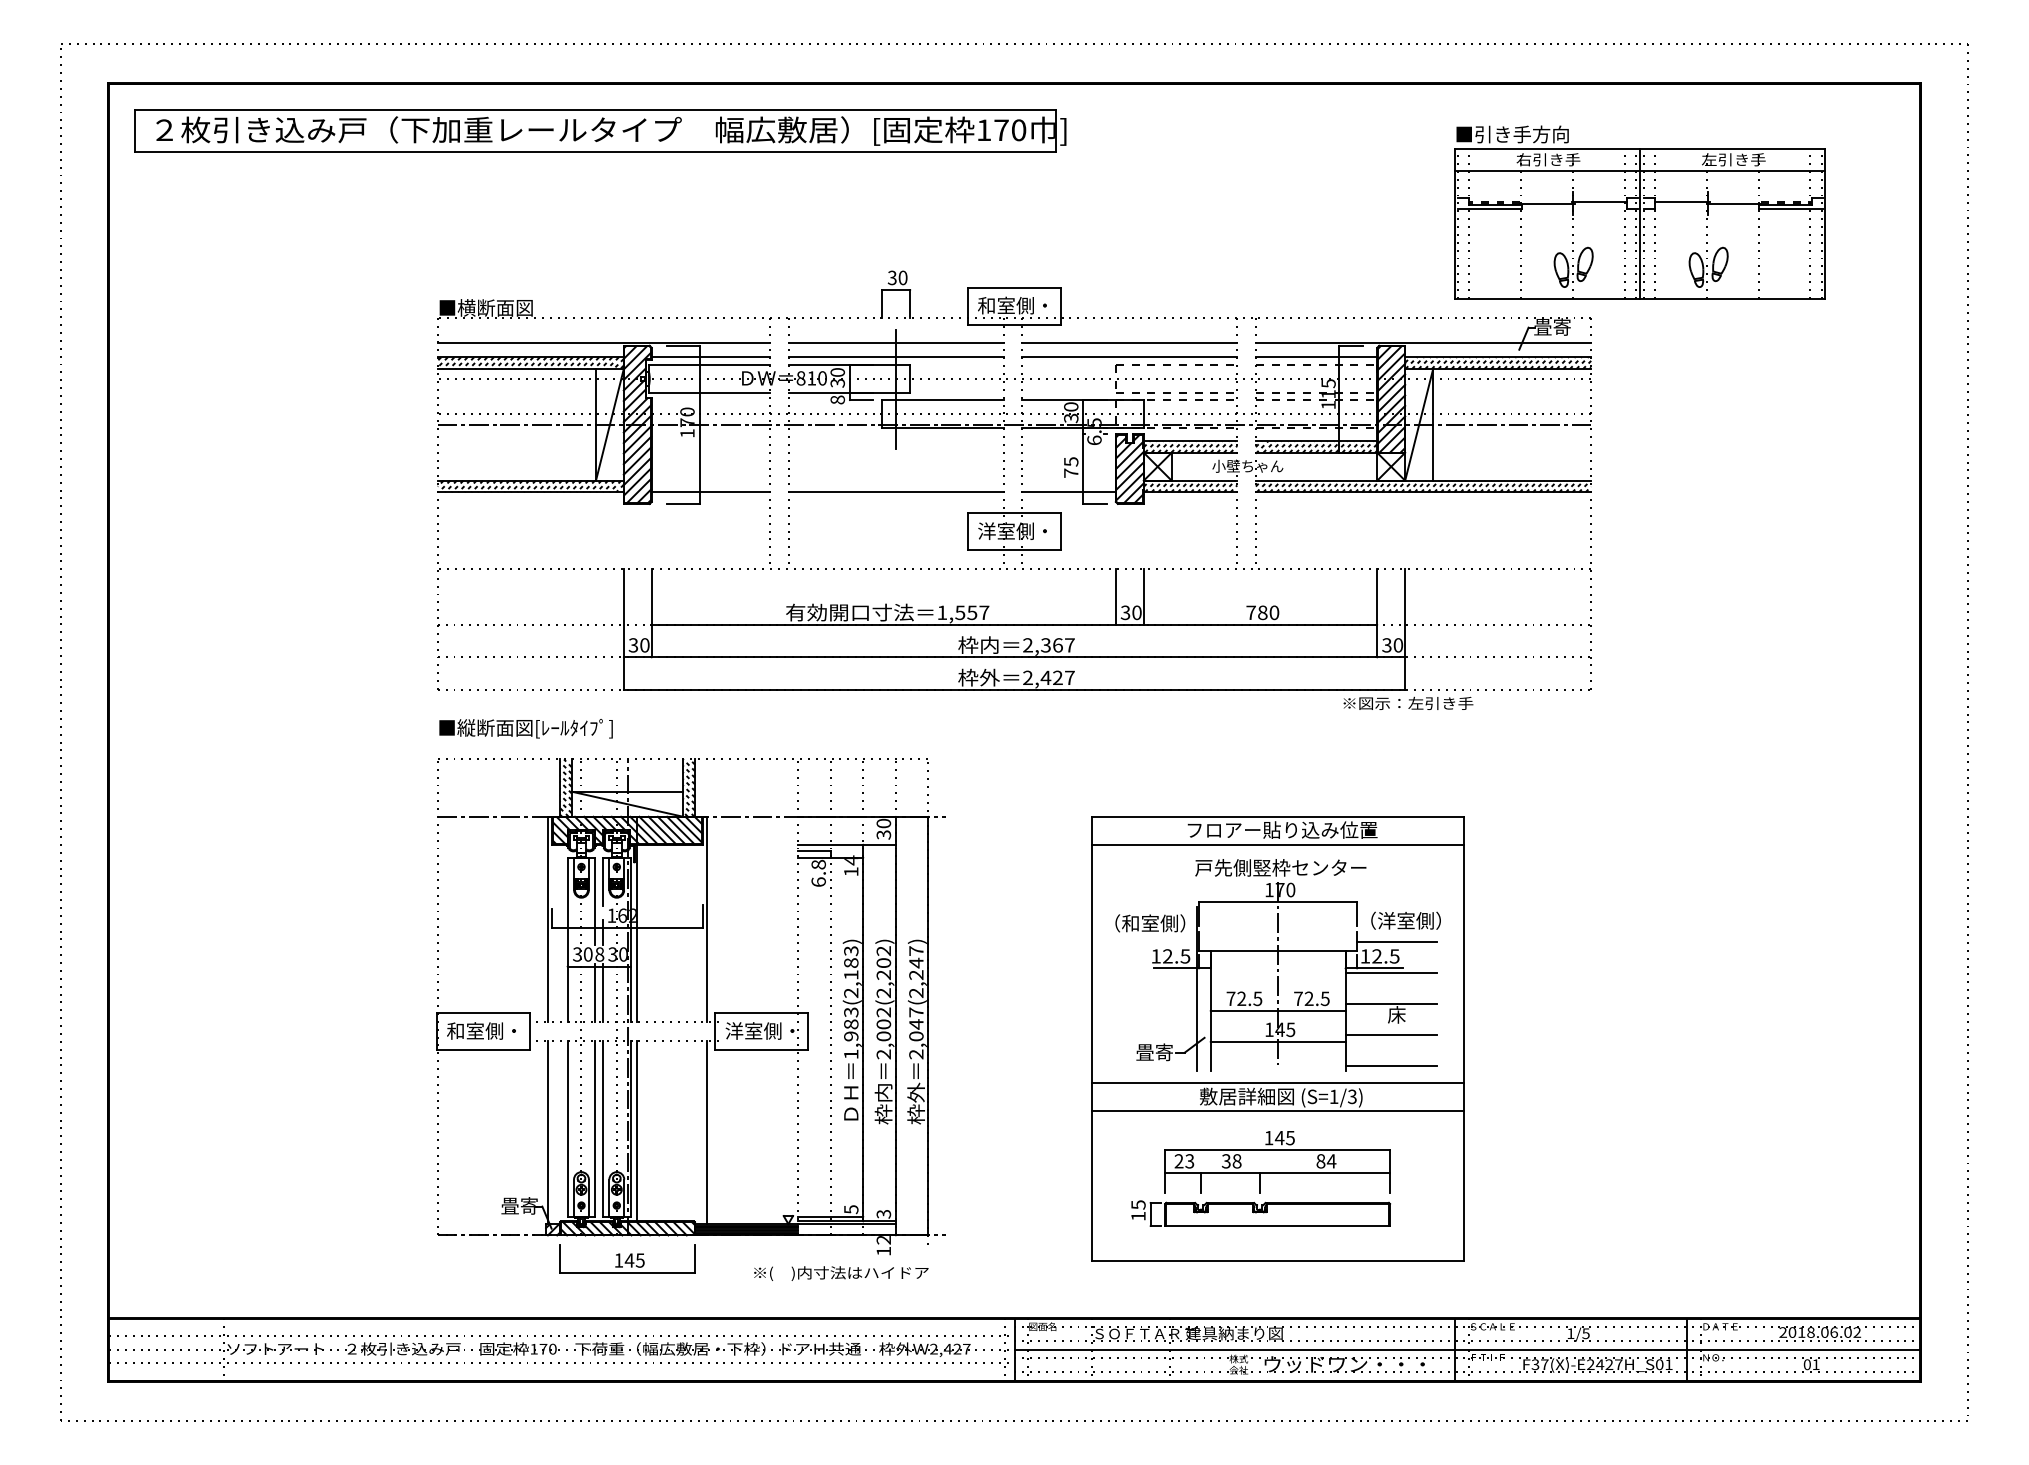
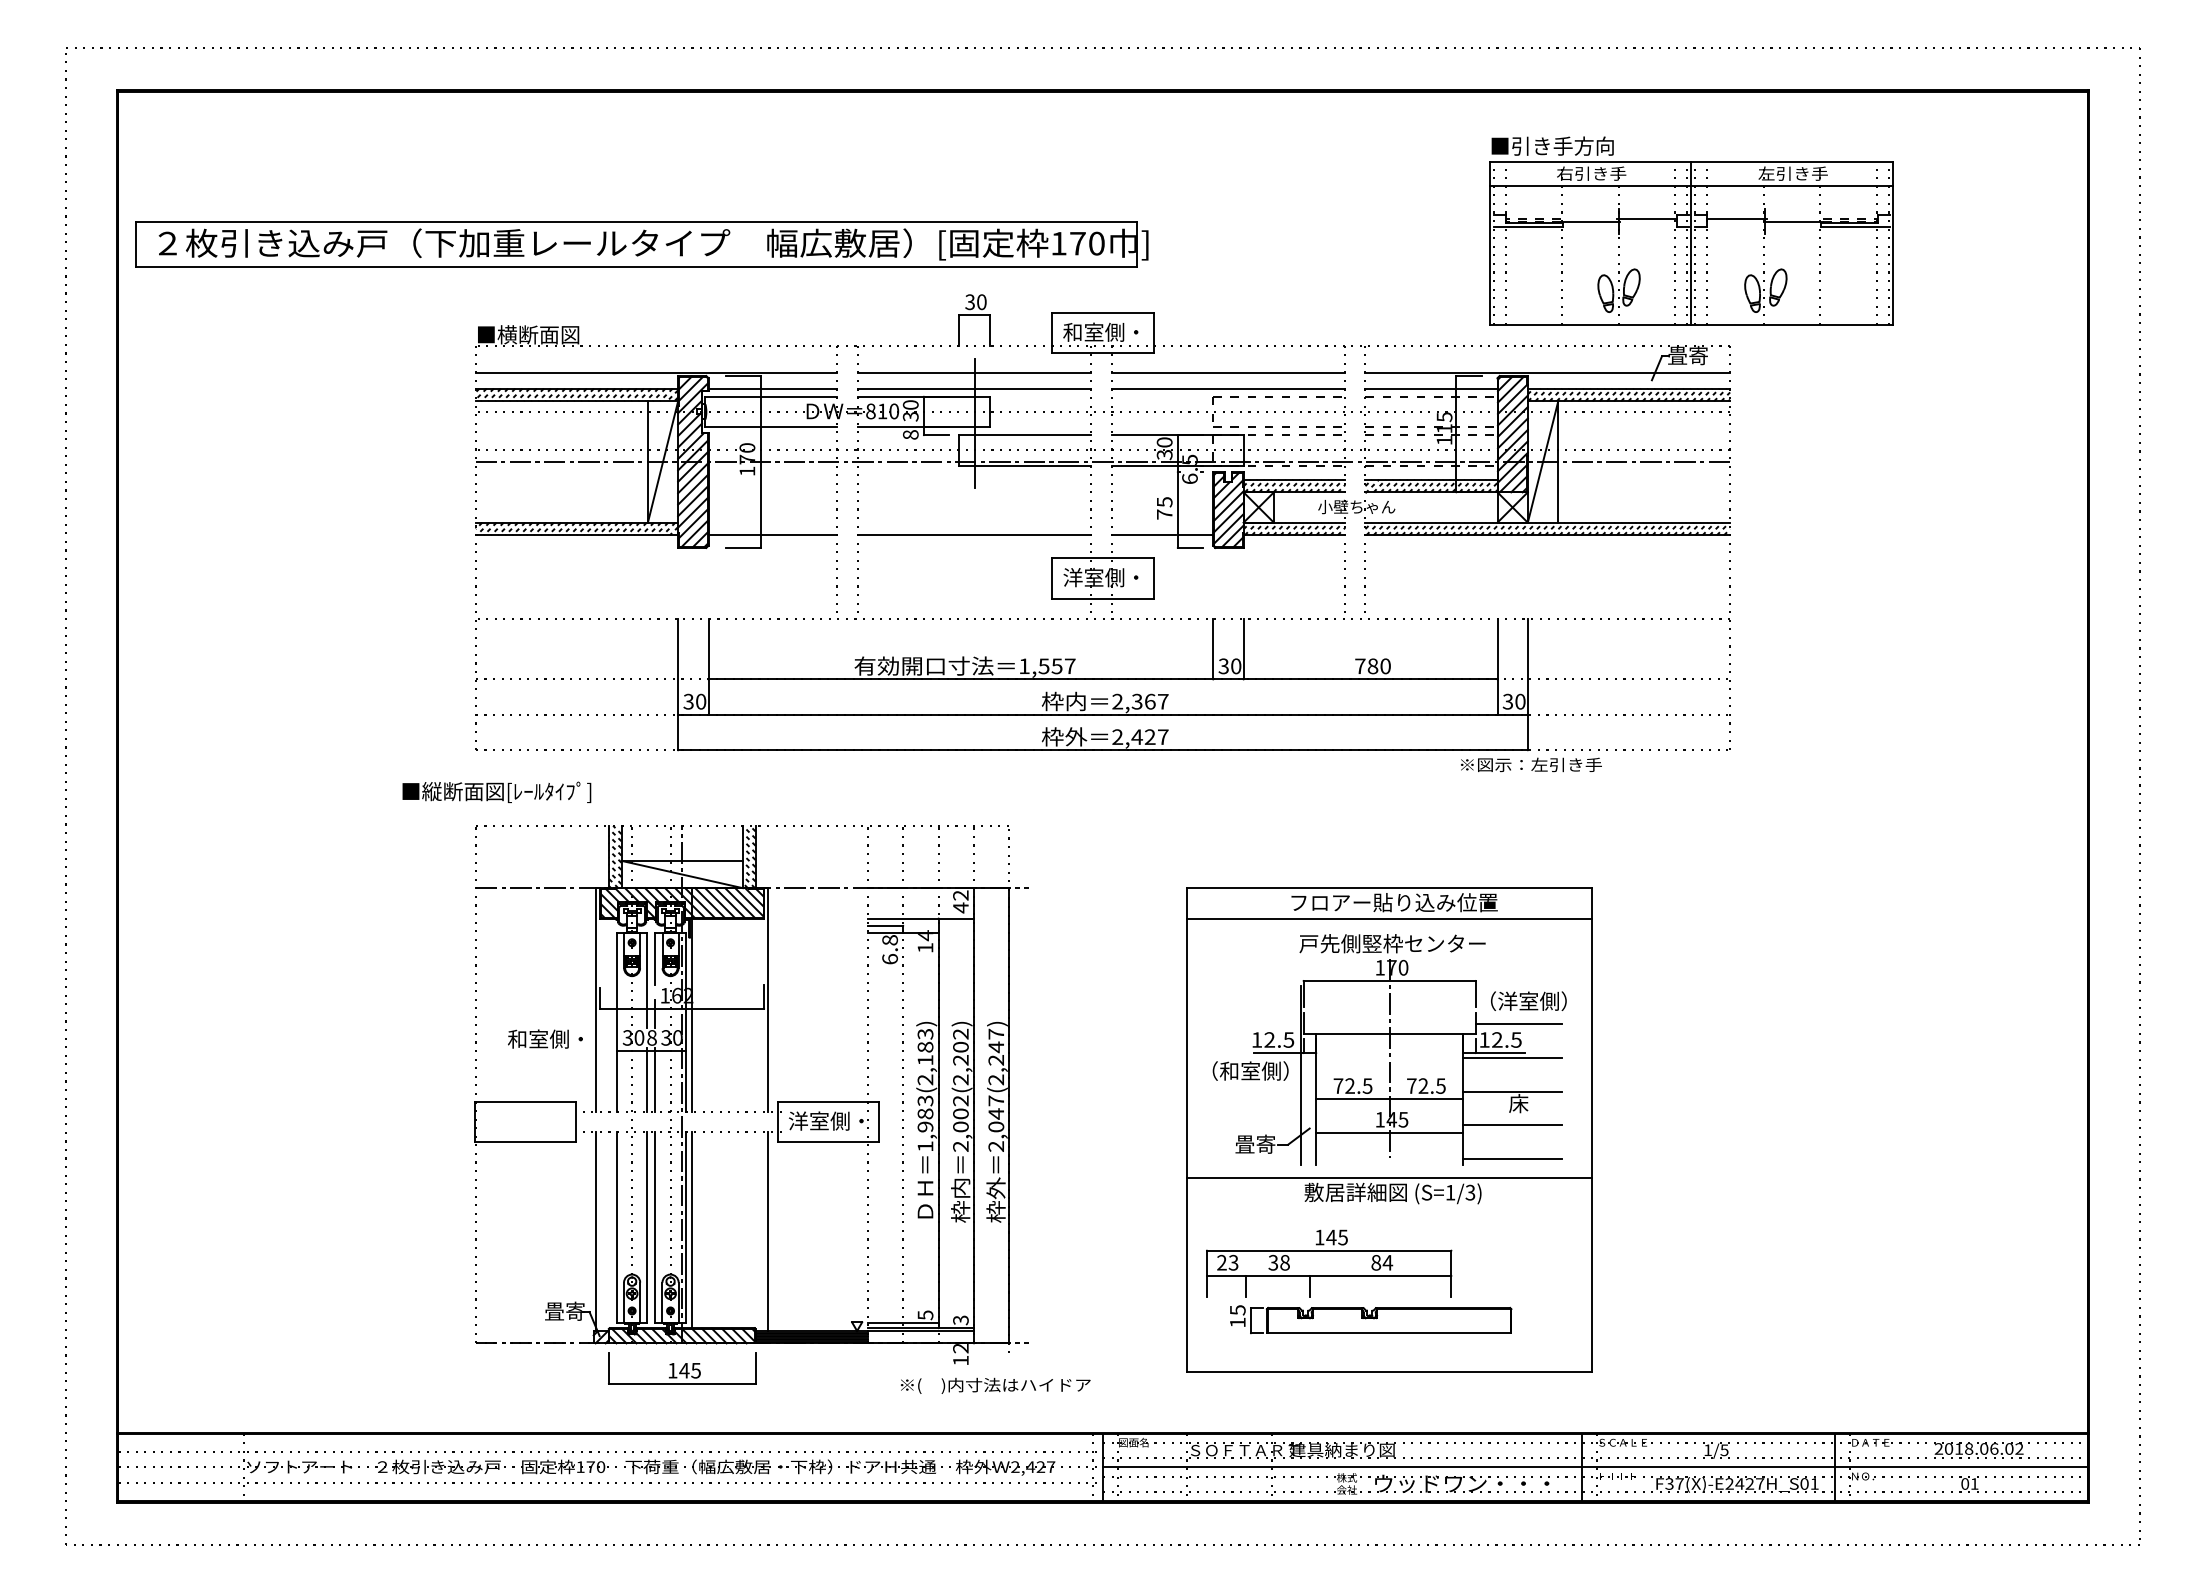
part: (600, 131) -> (641, 244), moved
part: (1640, 212) -> (1691, 230), moved
text: (525, 727) -> (496, 791), moved
text: (883, 829) -> (960, 901), 30 -> 42
text: (1150, 922) -> (1250, 1070), moved
text: (481, 1030) -> (545, 1038), moved
line: (1277, 1111) -> (1389, 1208), removed
part: (1277, 1161) -> (1329, 1263), moved
text: (841, 1273) -> (995, 1385), moved

